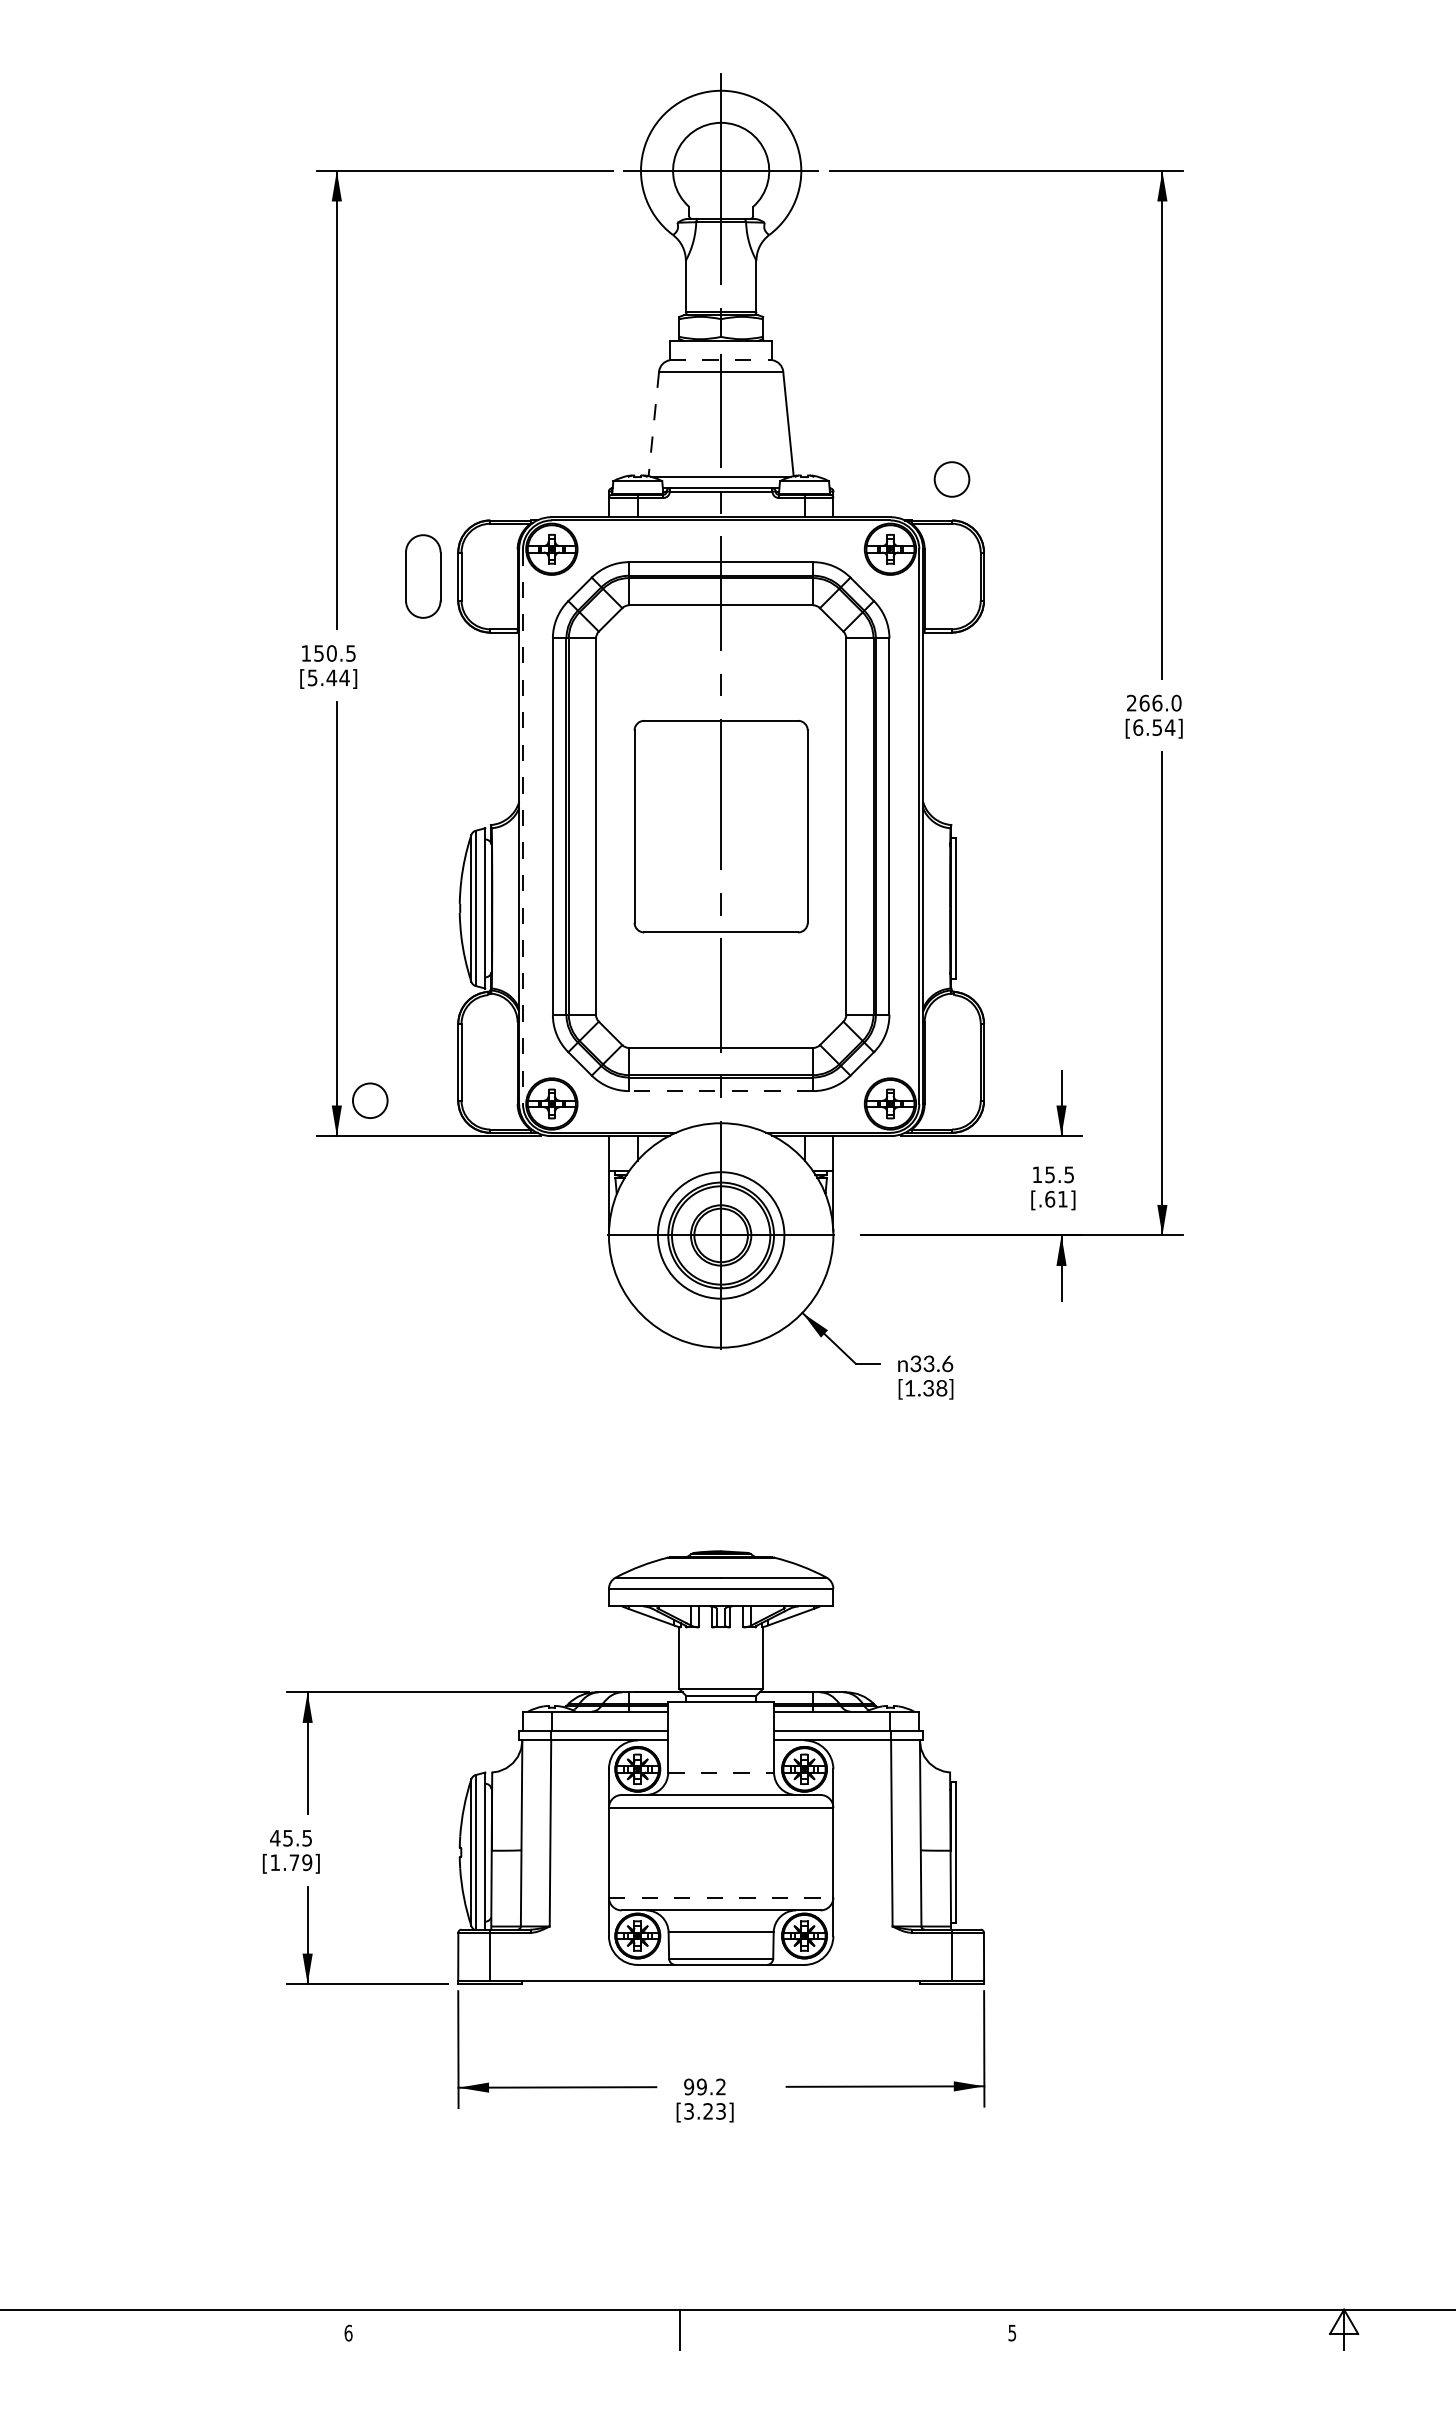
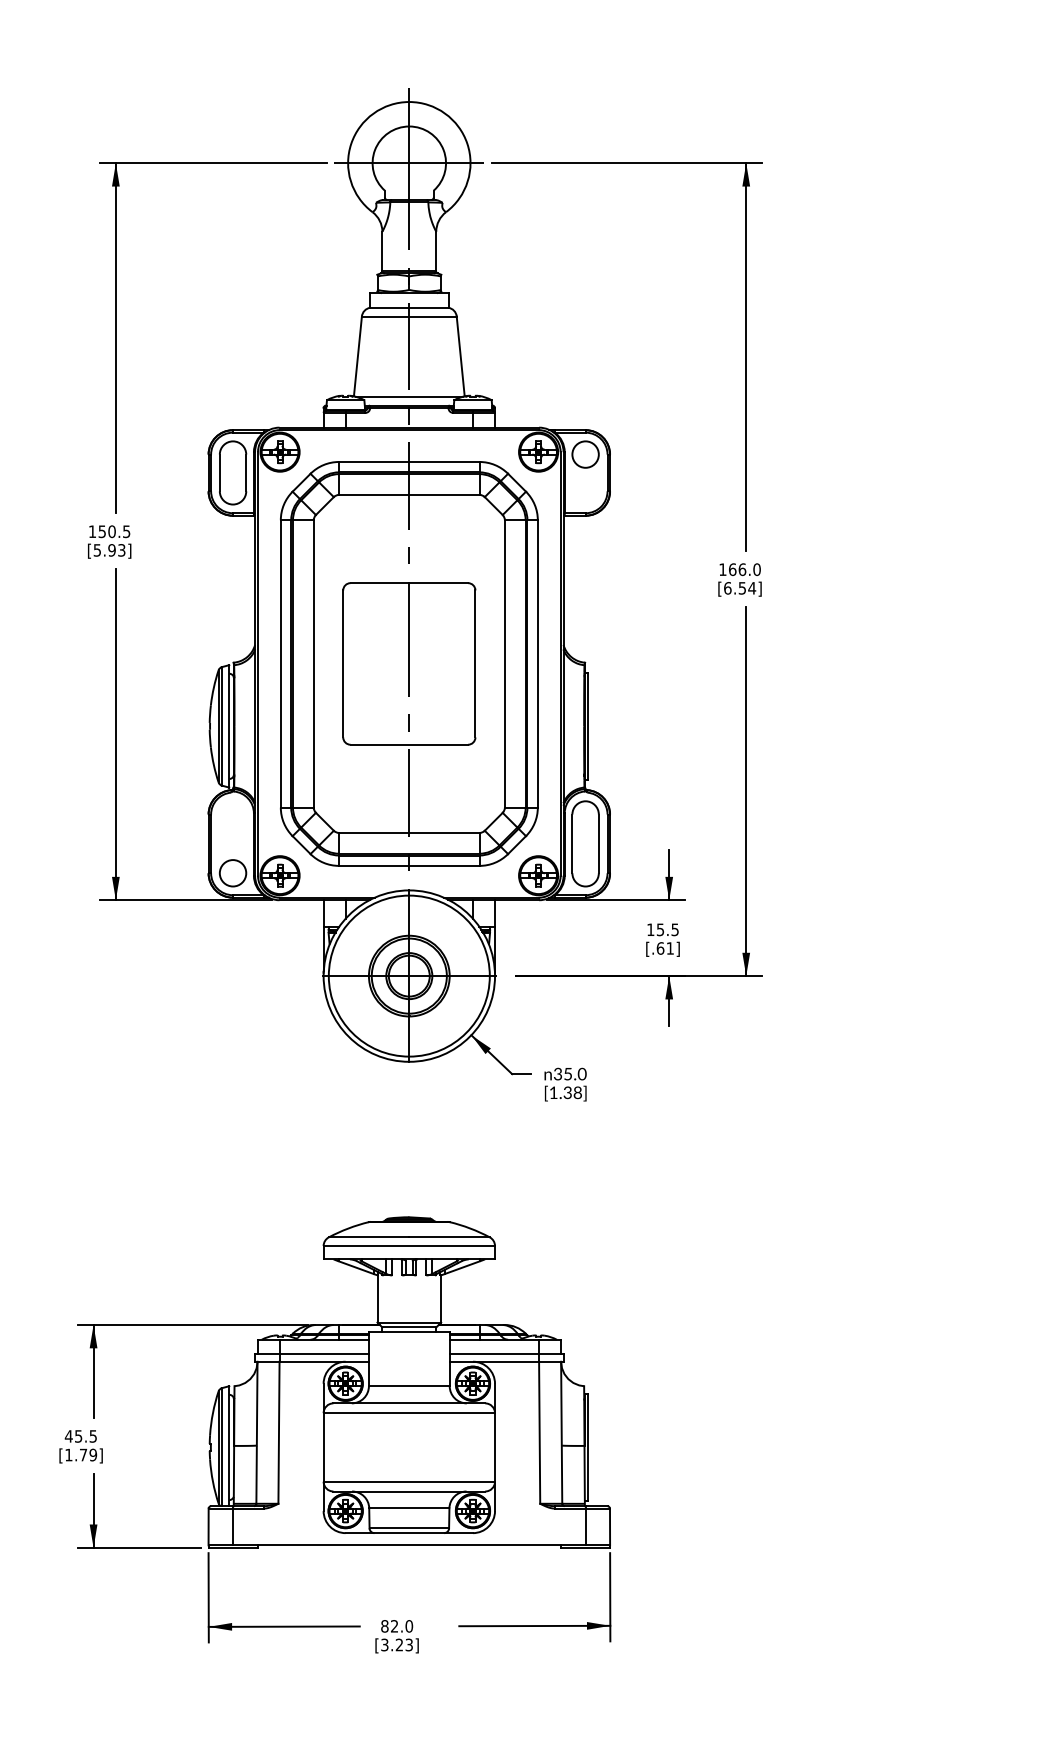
line: (721, 360) -> (409, 307), dashed -> solid
line: (653, 423) -> (357, 356), dashed -> solid
circle: (951, 479) -> (585, 454), moved
part: (423, 576) -> (233, 472), moved
text: (337, 677) -> (116, 550), [5.44] -> [5.93]
text: (1131, 702) -> (722, 569), 266.0 -> 166.0
line: (523, 827) -> (258, 664), dashed -> solid
part: (951, 1061) -> (585, 843), added
line: (721, 1091) -> (409, 866), dashed -> solid
circle: (370, 1100) -> (233, 873), moved
circle: (720, 1235) -> (408, 976), size x1.67
text: (938, 1363) -> (575, 1073), 33.6 -> 35.0
line: (721, 1772) -> (409, 1386), dashed -> solid
line: (721, 1897) -> (409, 1481), dashed -> solid
text: (705, 2086) -> (397, 1625), 99.2 -> 82.0

